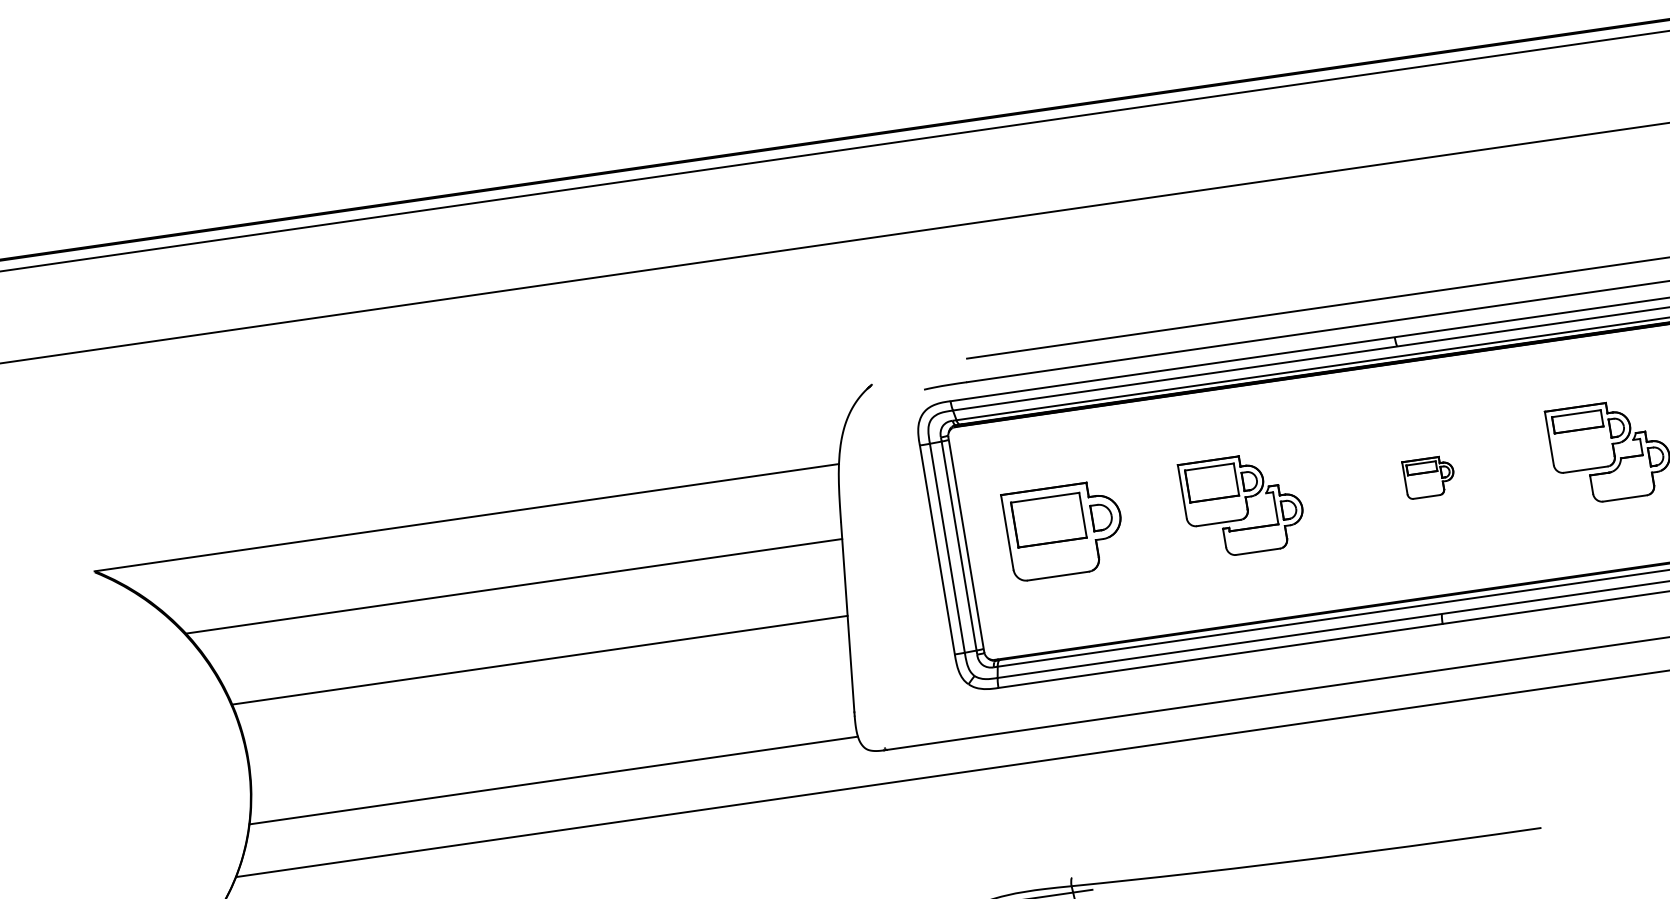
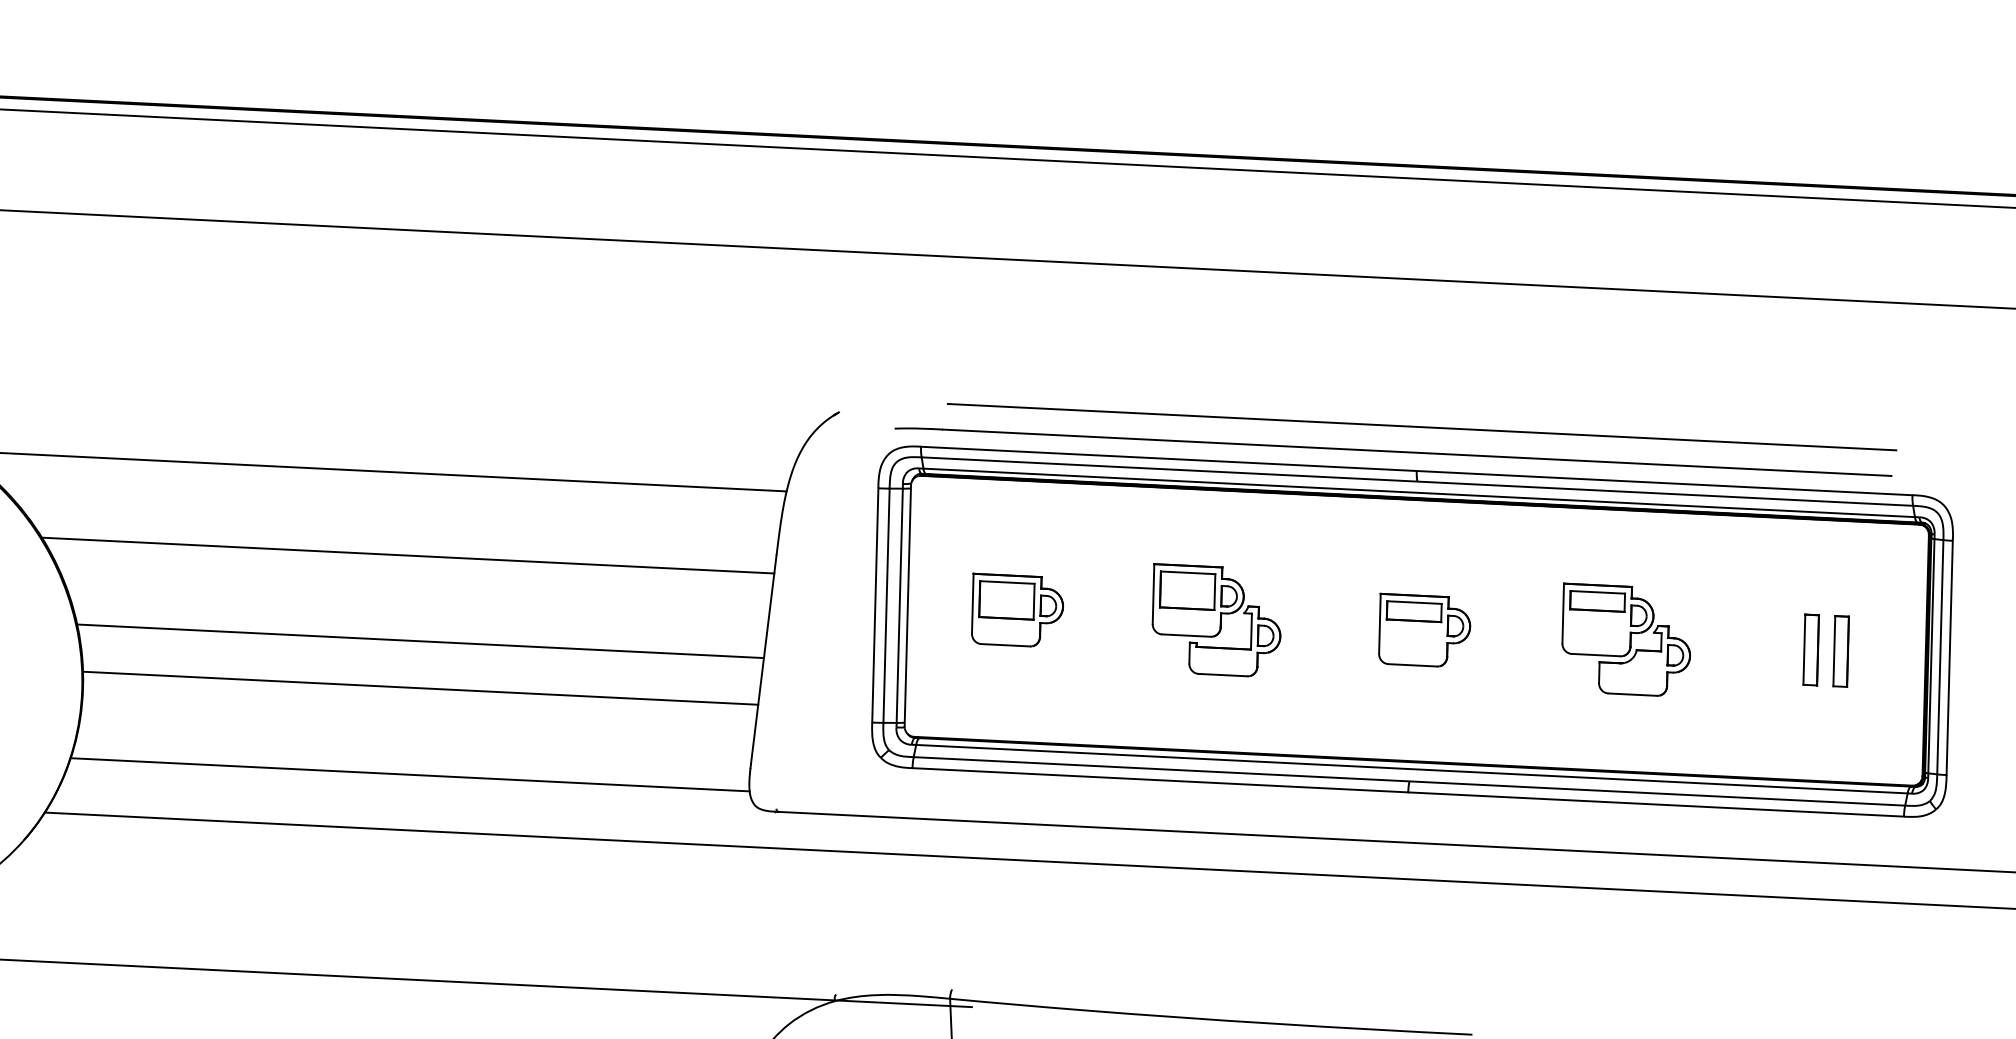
part: (1428, 476) -> (1424, 629), size x1.67
part: (1064, 529) -> (1017, 609), size x0.71
line: (547, 701) -> (420, 687), added

